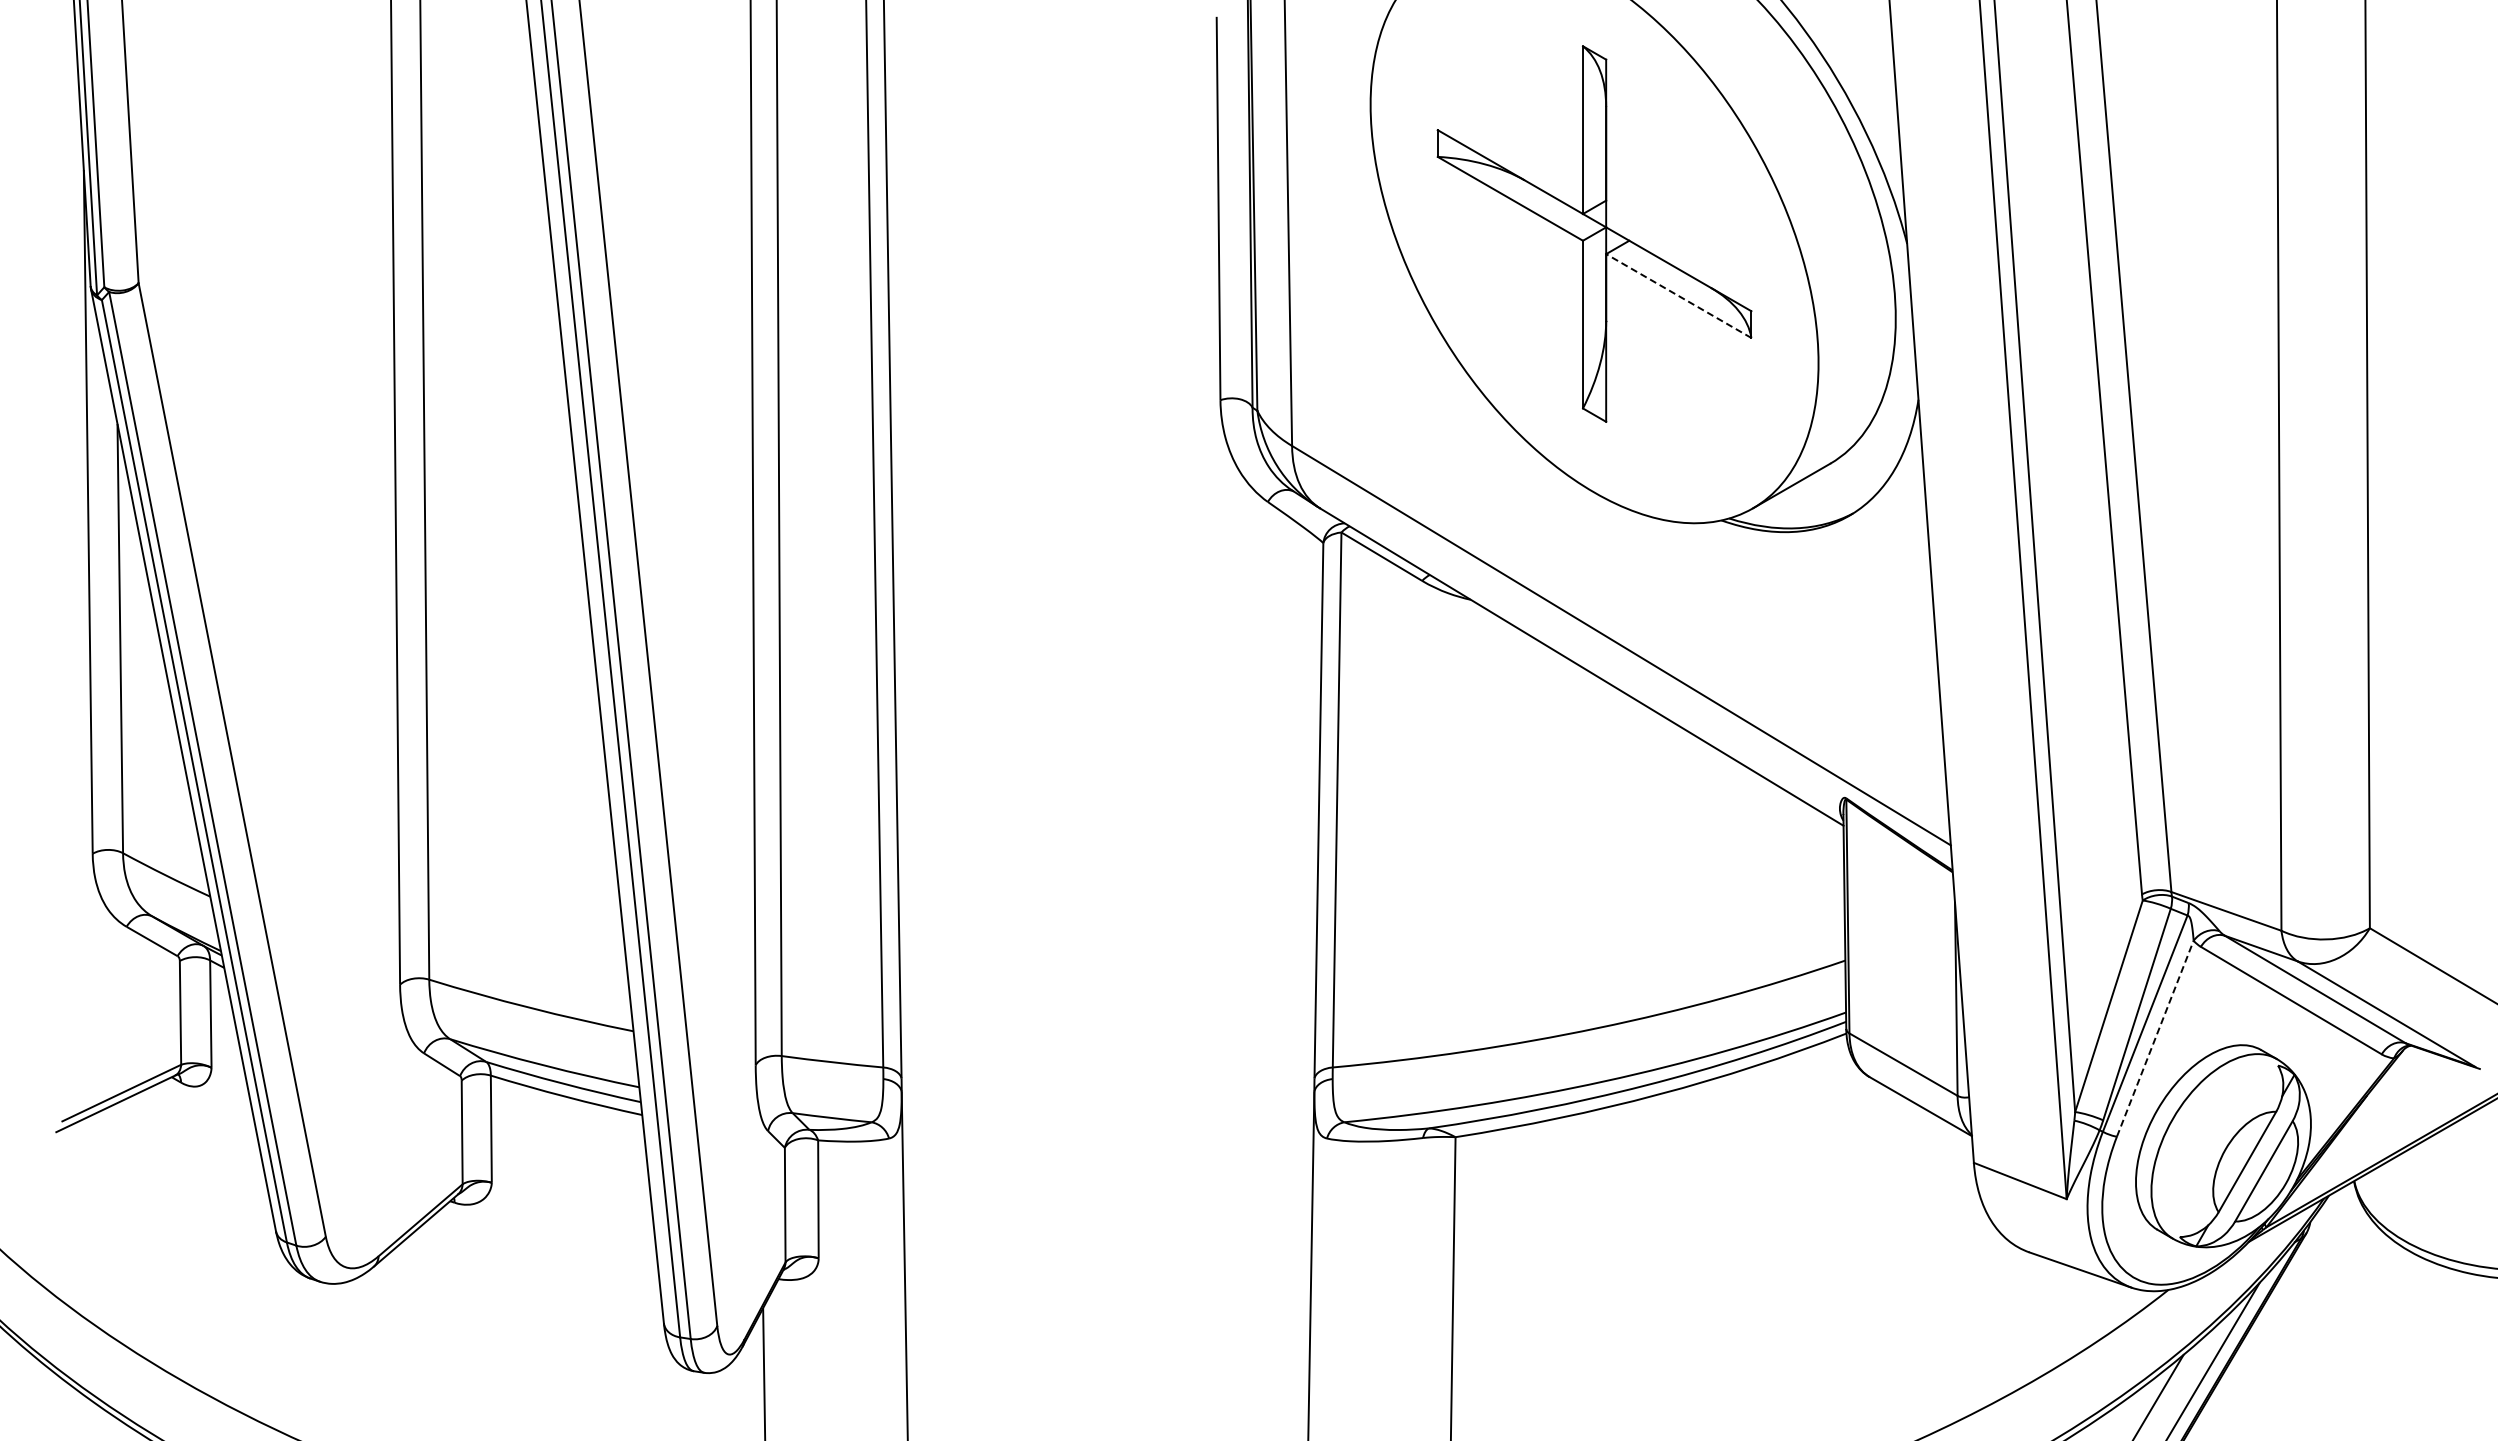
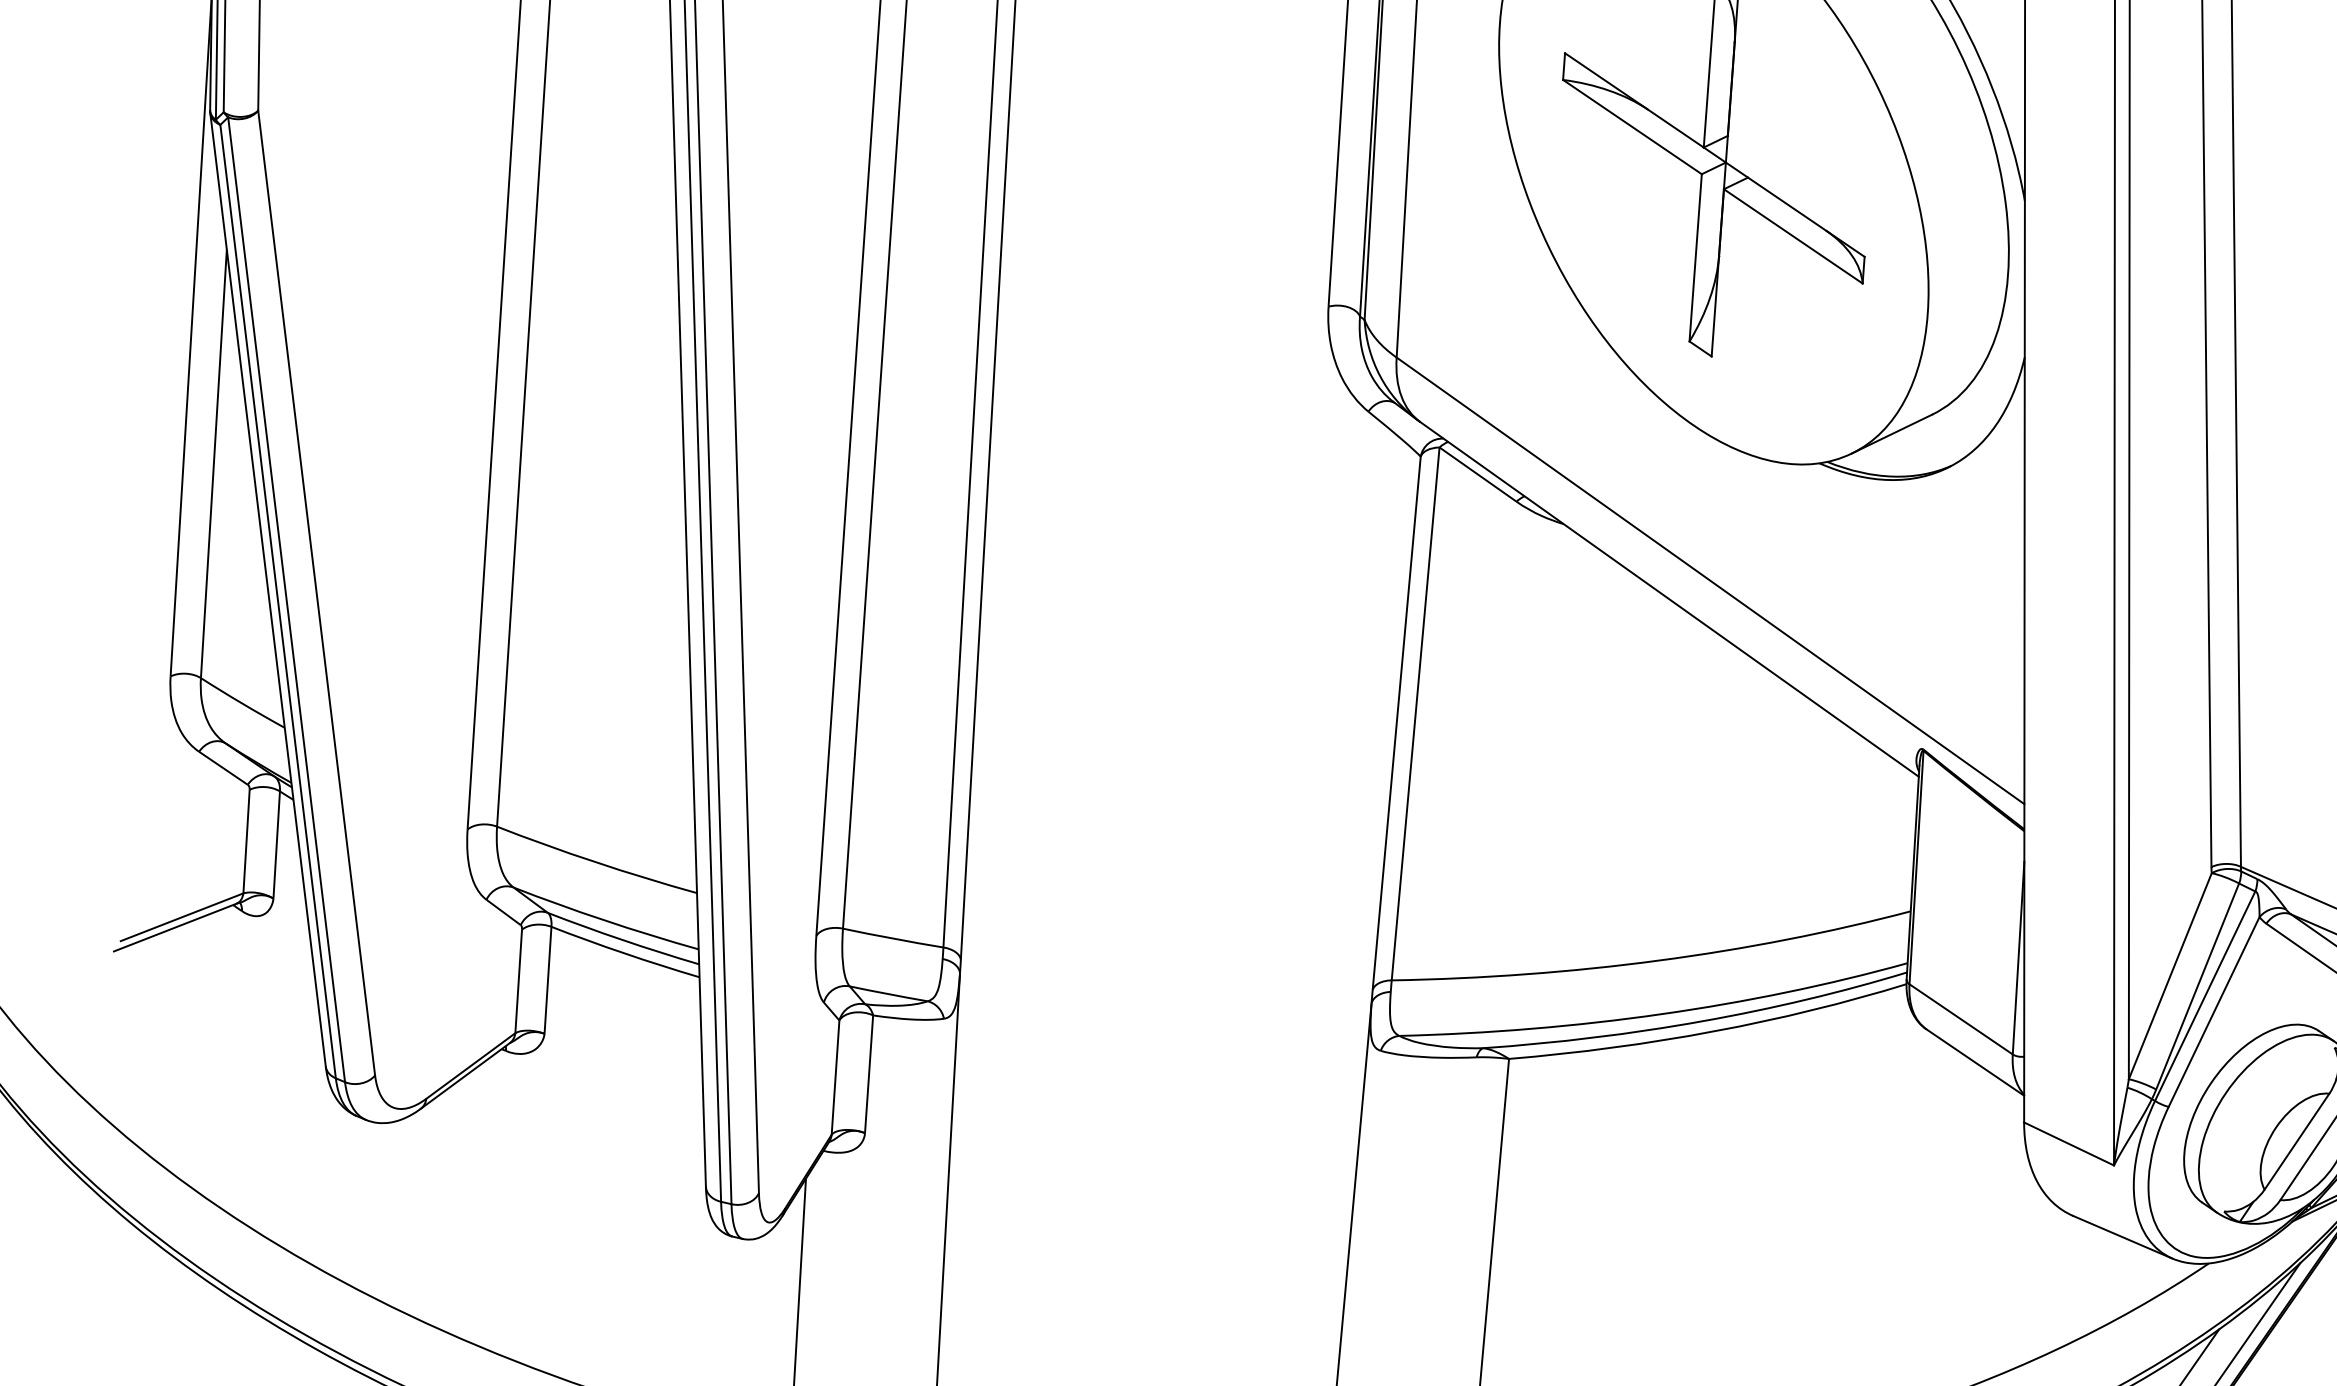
line: (1678, 296) -> (1792, 236), dashed -> solid
line: (2155, 1038) -> (2214, 1011), dashed -> solid

